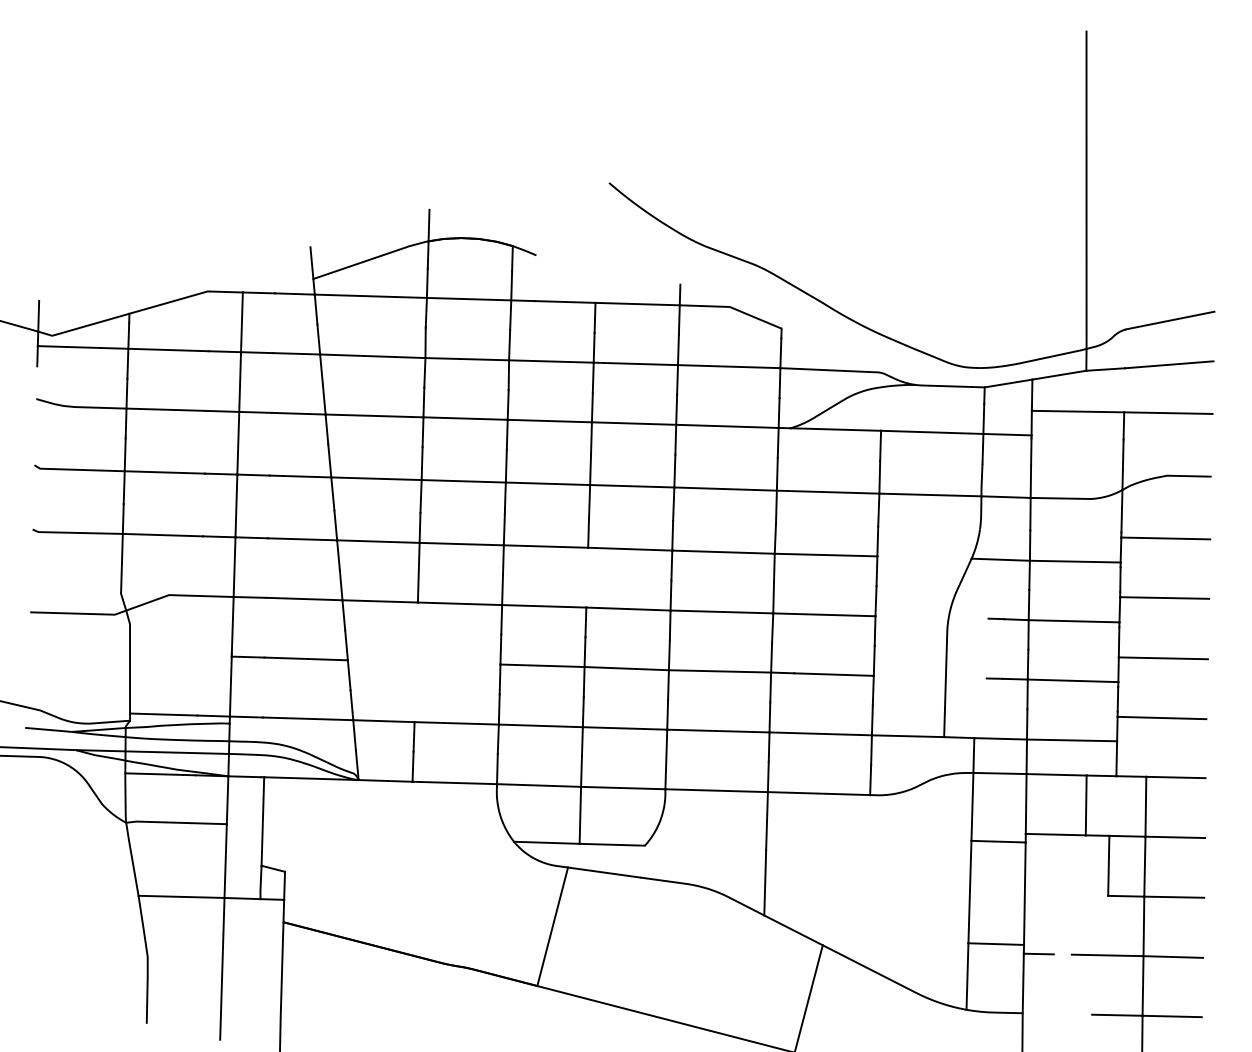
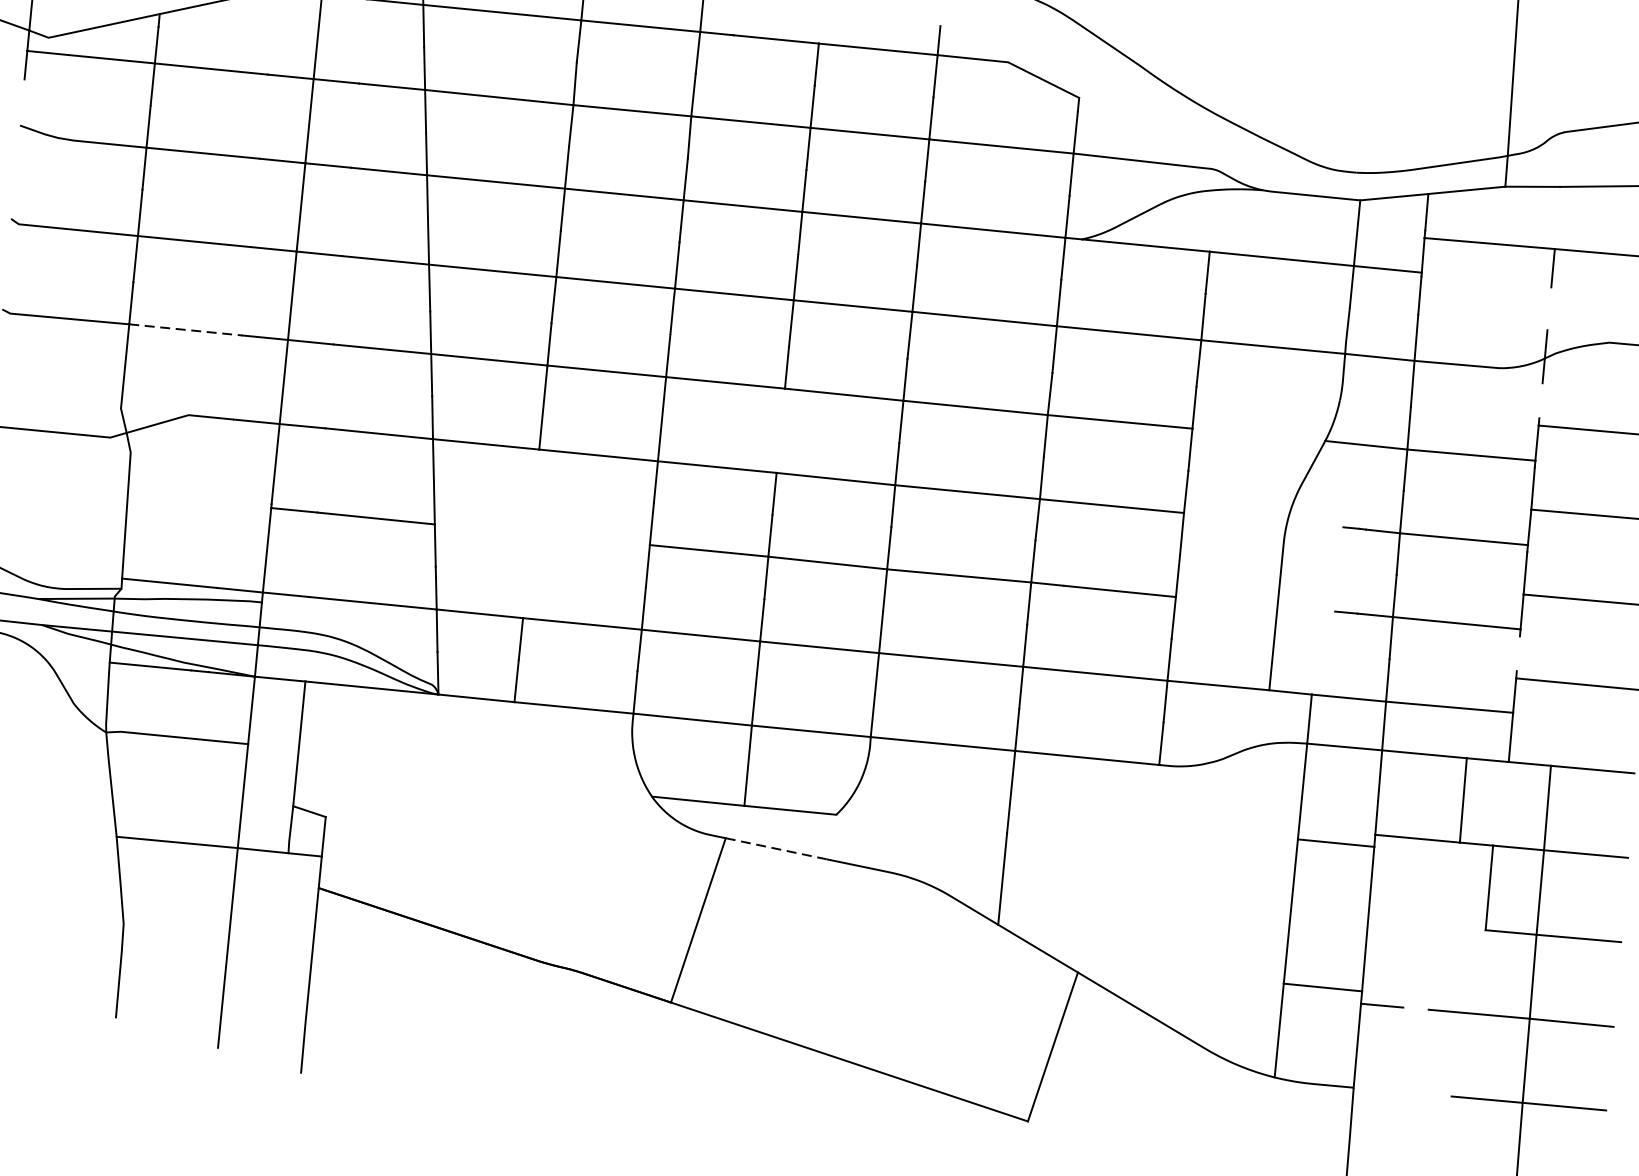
line: (1122, 454) -> (1548, 308), removed
line: (1121, 519) -> (1540, 400), removed
line: (163, 535) -> (186, 330), solid -> dashed
line: (1117, 699) -> (1517, 653), removed
line: (604, 872) -> (776, 848), solid -> dashed

